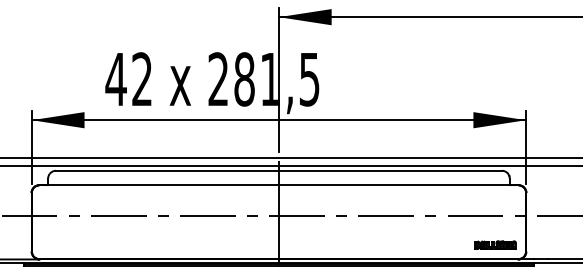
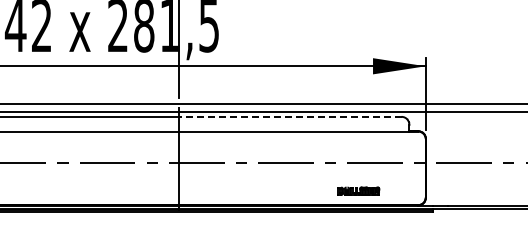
line: (389, 170) -> (289, 116), solid -> dashed
part: (495, 244) -> (359, 190), moved

